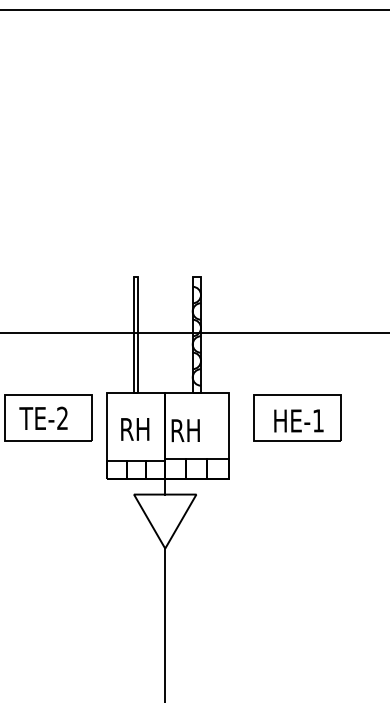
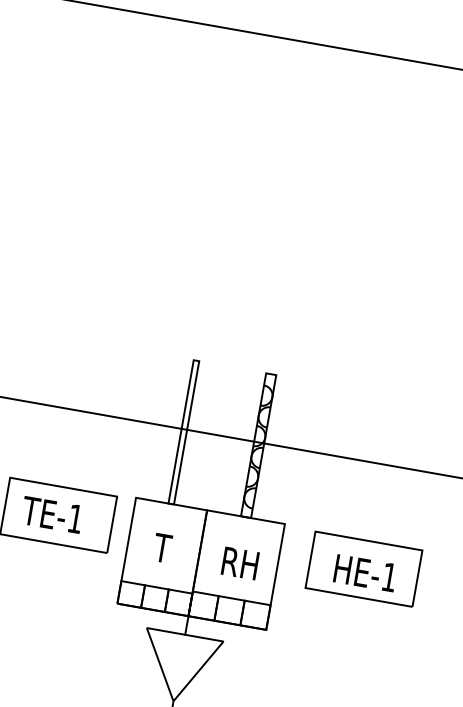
text: (62, 417) -> (75, 517), TE-2 -> TE-1
text: (135, 429) -> (162, 548), RH -> T
text: (185, 430) -> (239, 563), moved

